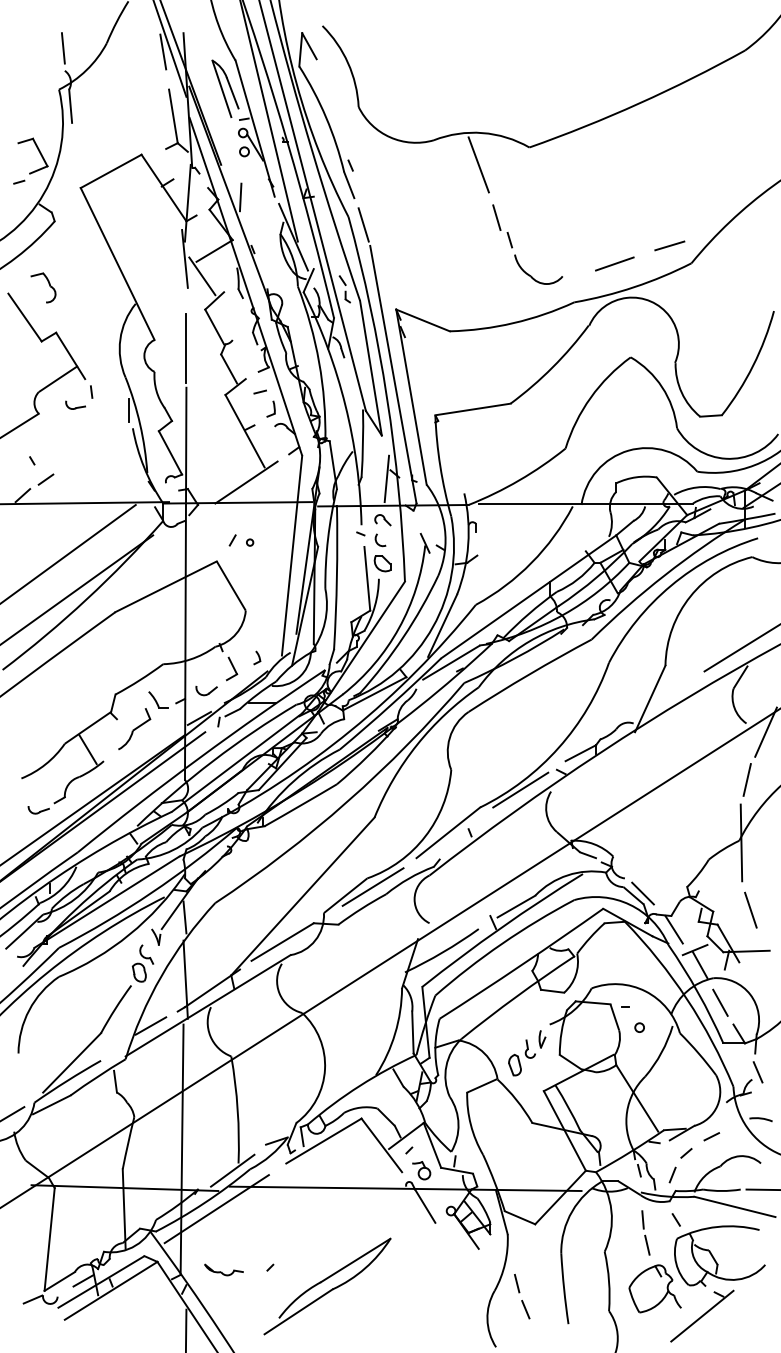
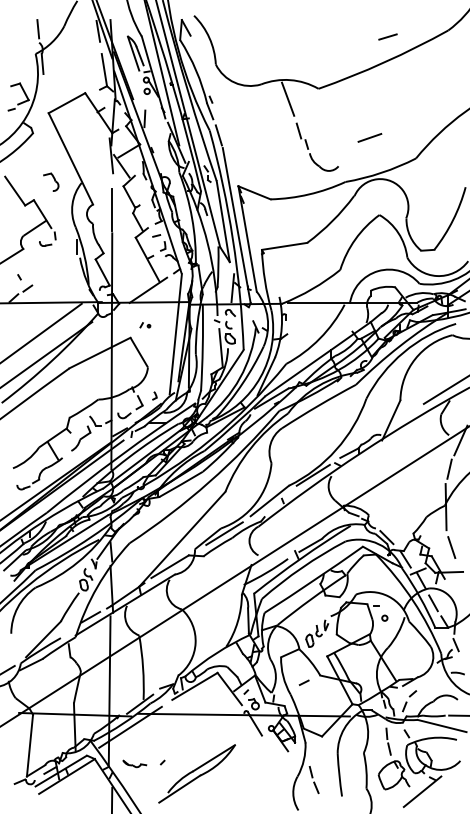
line: (668, 245) -> (387, 36), moved
line: (614, 263) -> (369, 137), moved
part: (43, 286) -> (51, 181), moved
part: (241, 540) -> (145, 325), size x0.7
line: (710, 1136) -> (303, 682), moved

